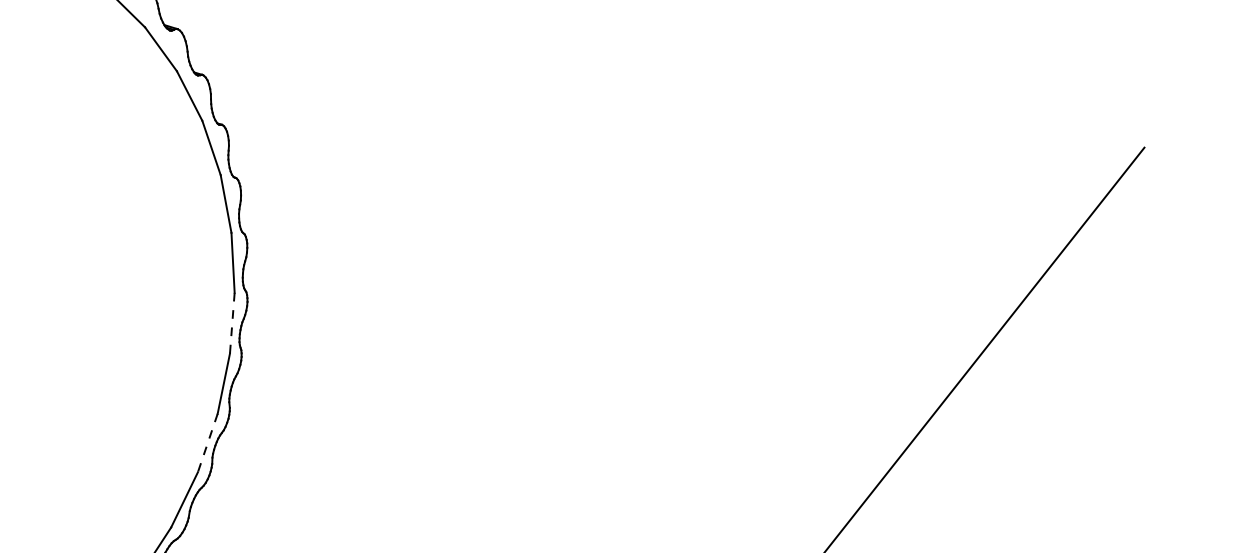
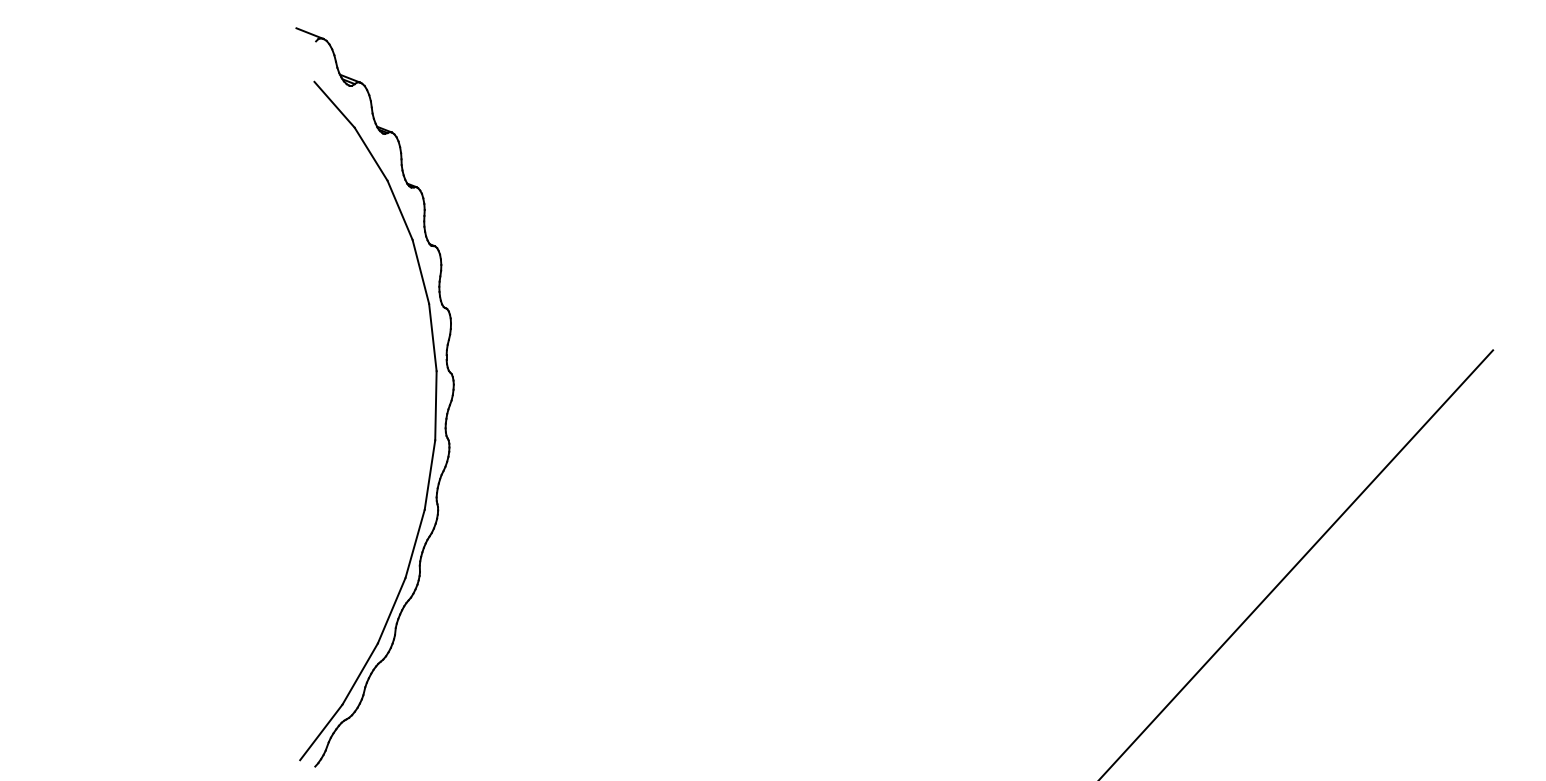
line: (231, 323) -> (429, 475), dashed -> solid
line: (207, 442) -> (391, 610), dashed -> solid

